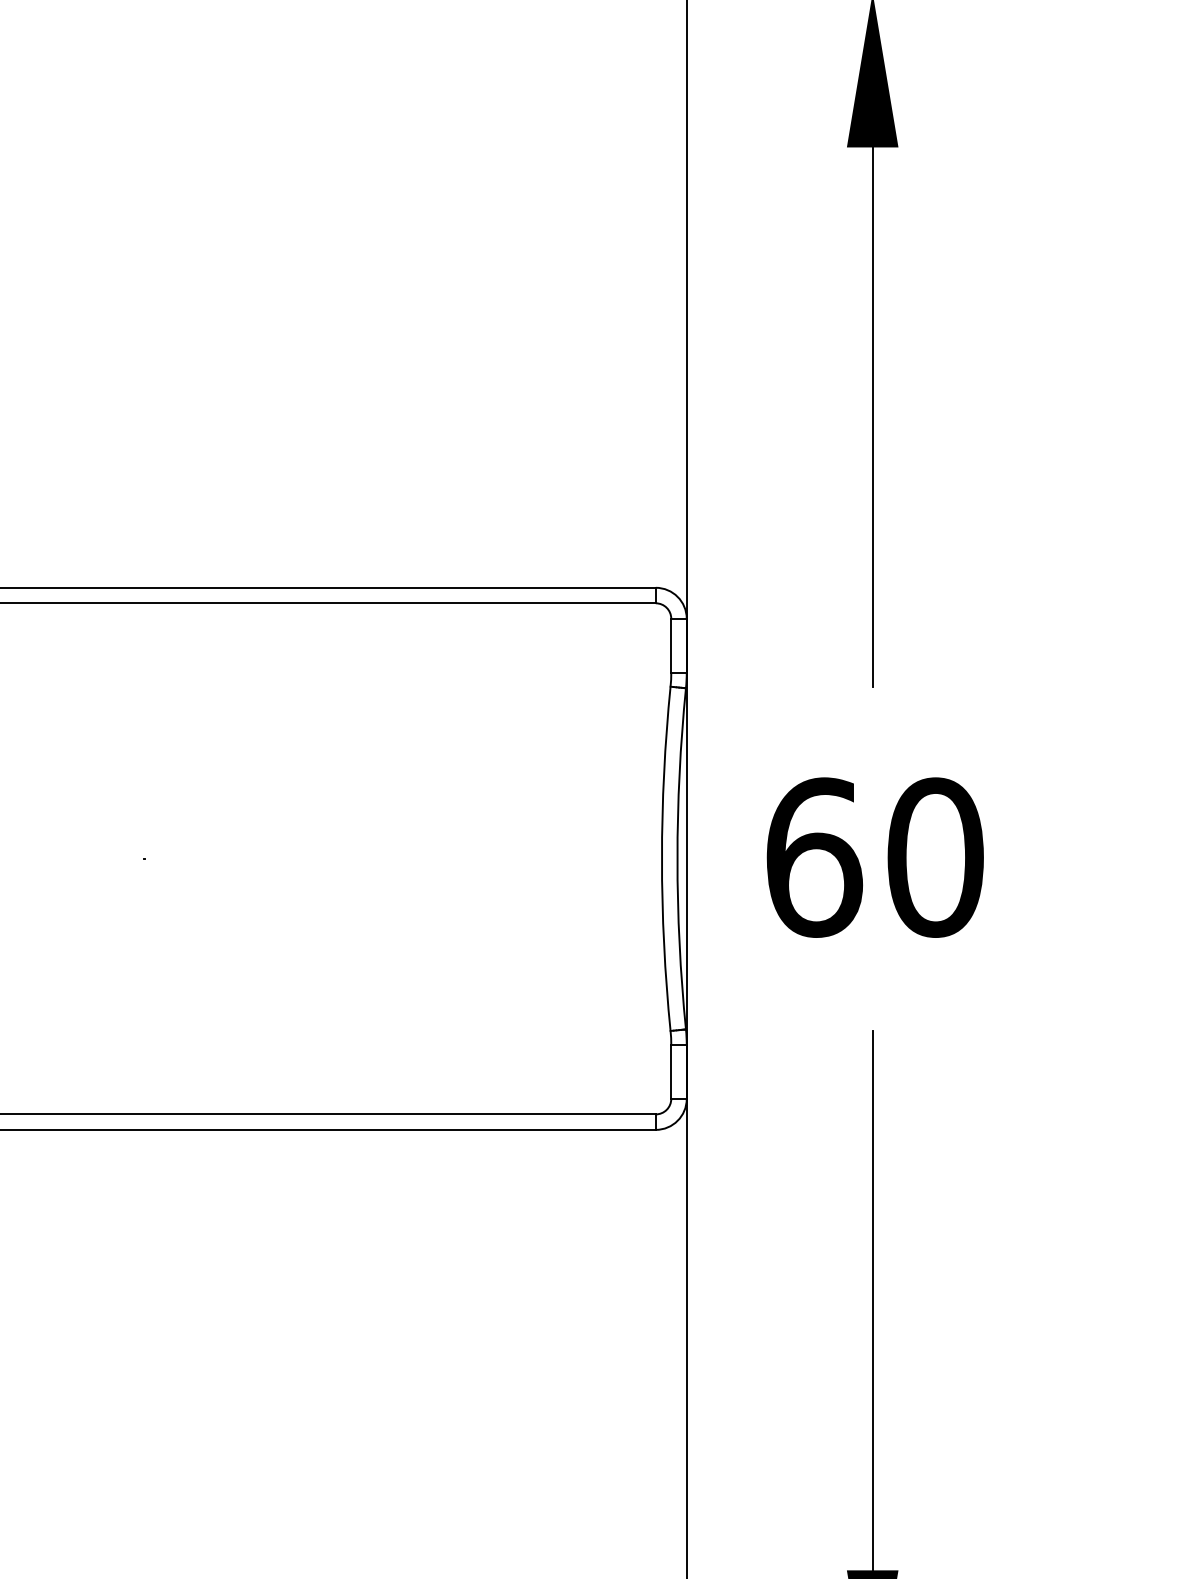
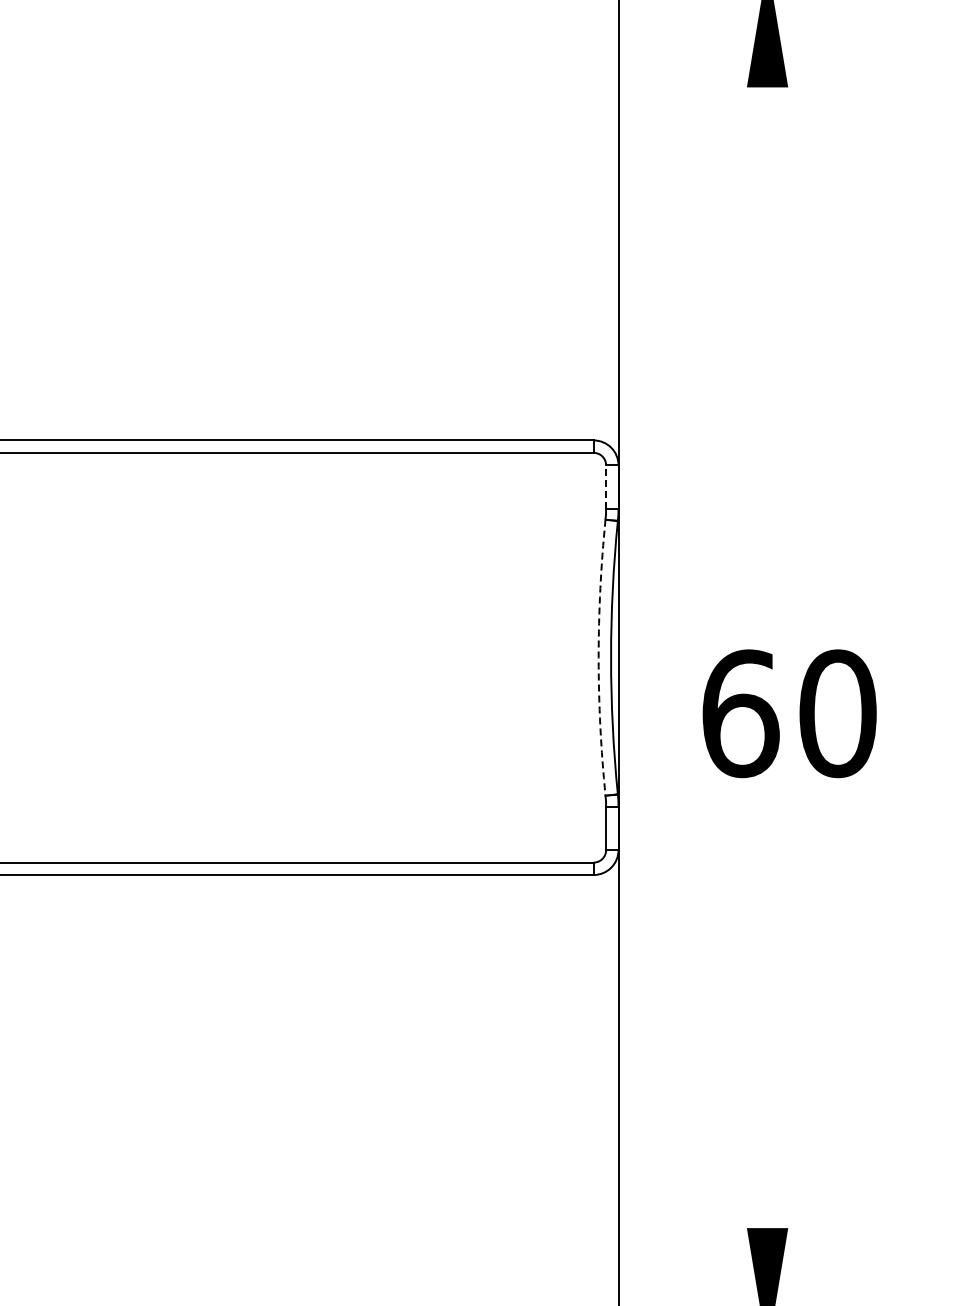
line: (872, 416) -> (767, 303), removed
line: (671, 645) -> (606, 486), solid -> dashed
text: (875, 857) -> (789, 713), moved
arc: (661, 858) -> (598, 657), solid -> dashed
line: (872, 1300) -> (767, 1011), removed

